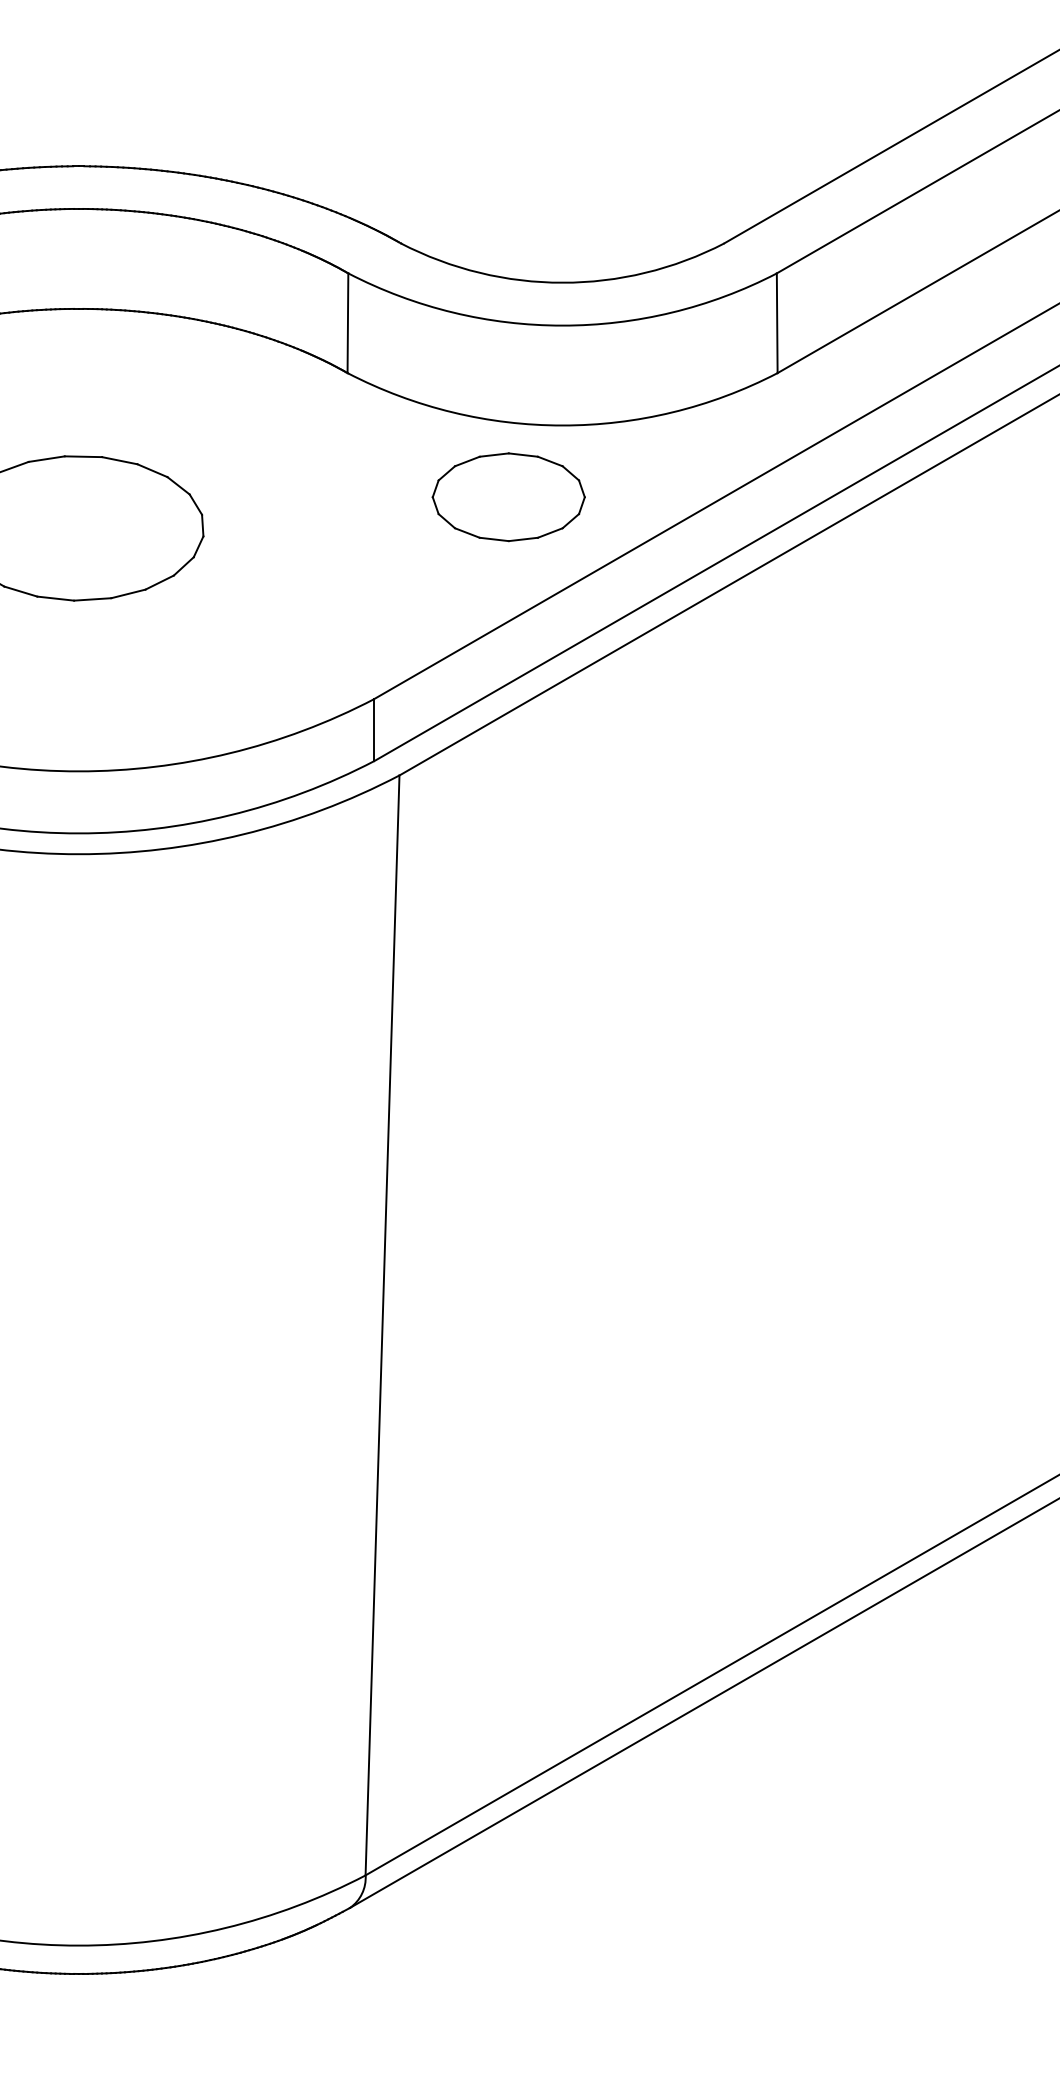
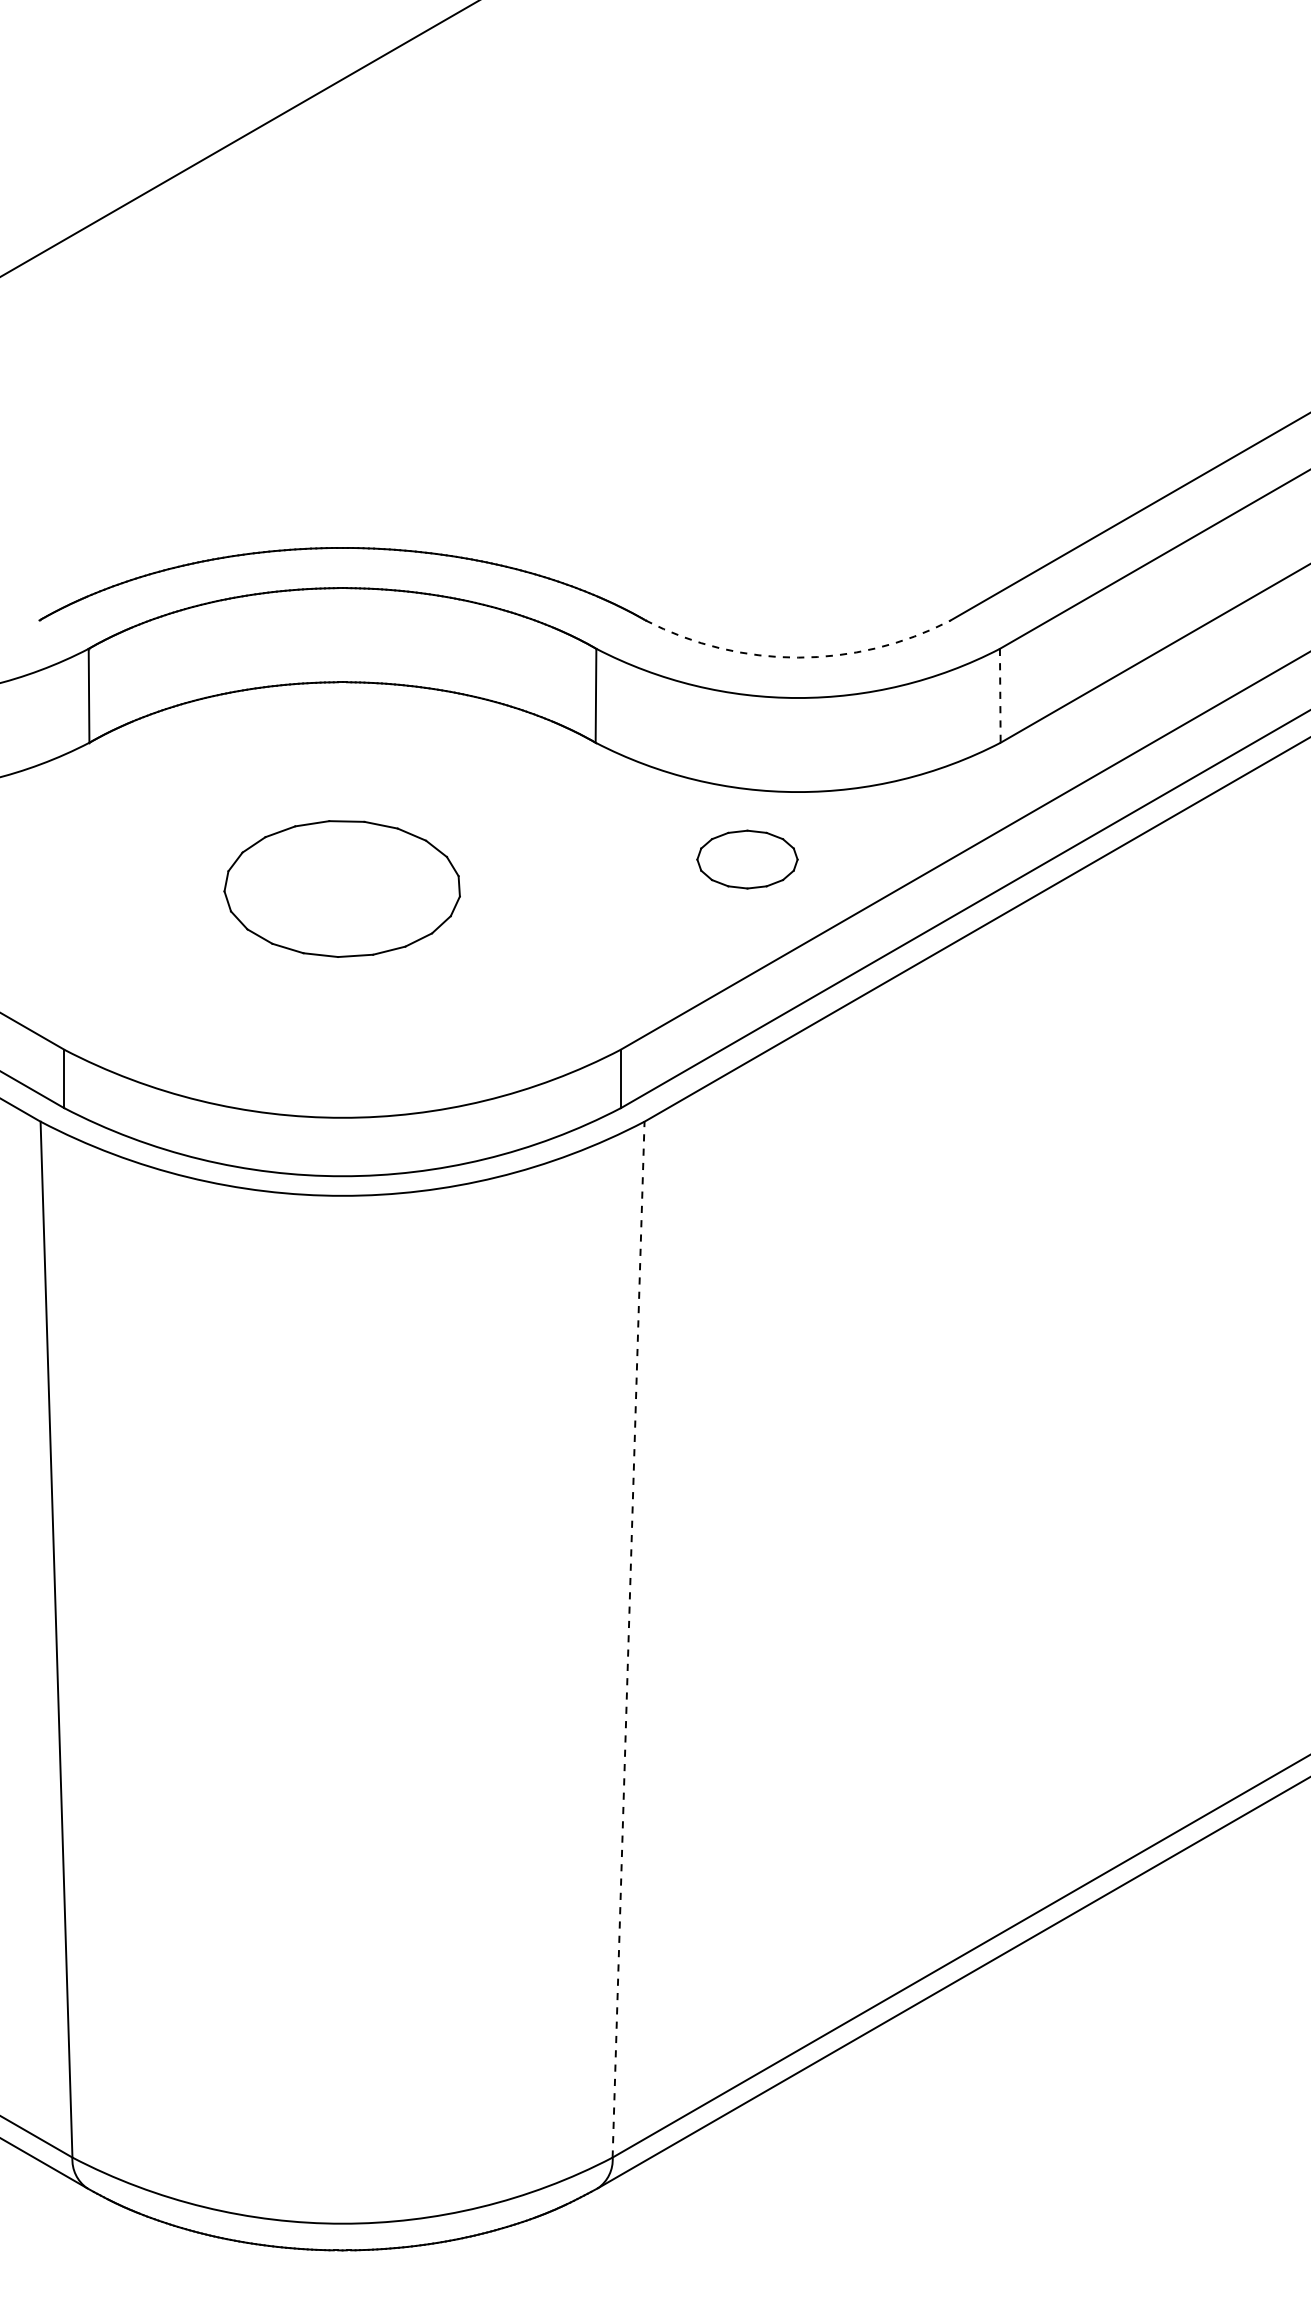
arc: (562, 282) -> (798, 657), solid -> dashed
line: (777, 322) -> (1000, 695), solid -> dashed
part: (508, 497) -> (747, 859), size x0.7
line: (382, 1325) -> (628, 1639), solid -> dashed

